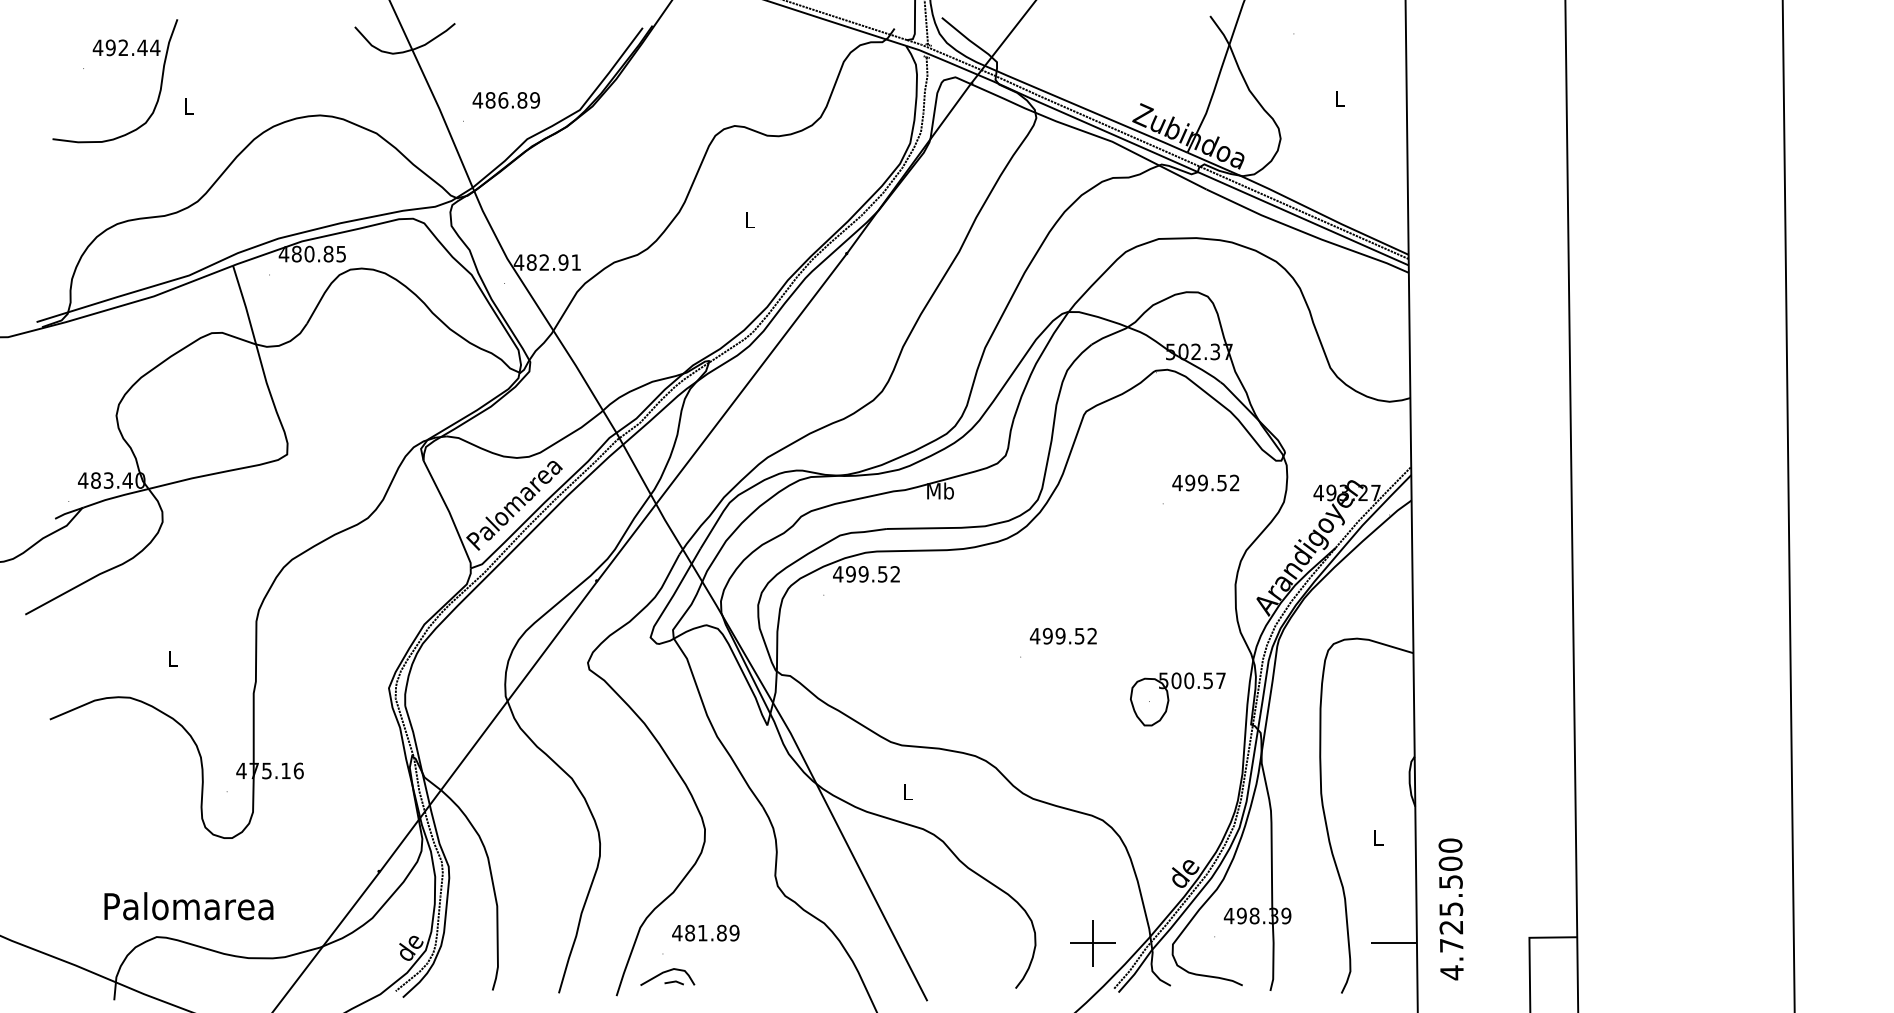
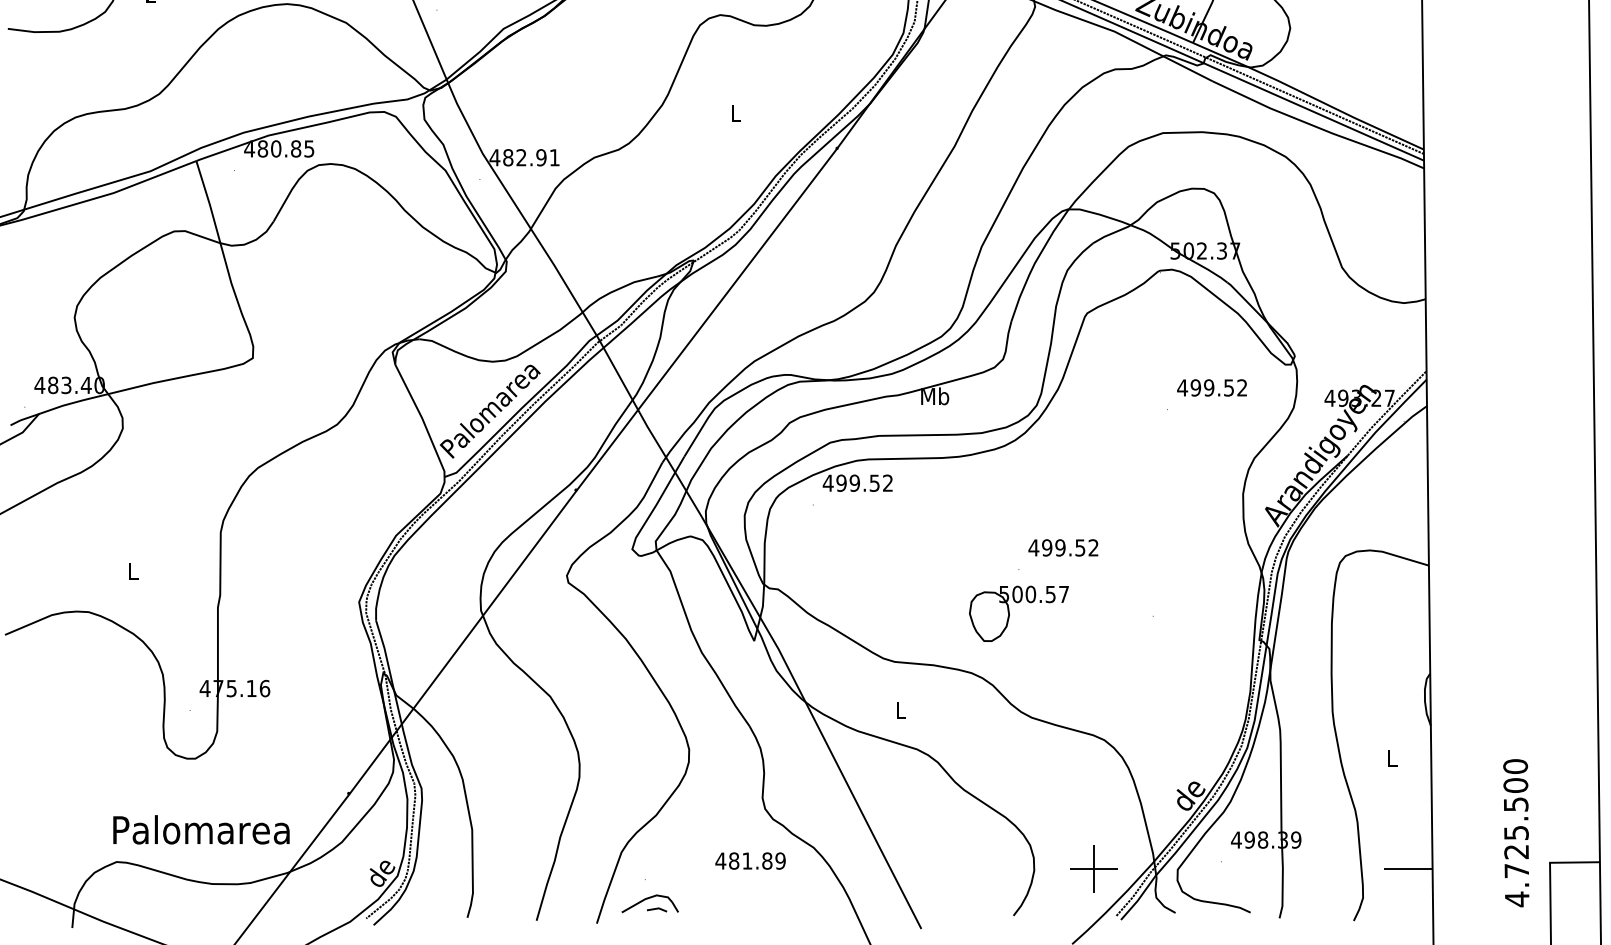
part: (1169, 699) -> (1010, 613), moved
text: (188, 906) -> (200, 830), moved
text: (1450, 909) -> (1515, 833), moved
text: (705, 932) -> (750, 860), moved

